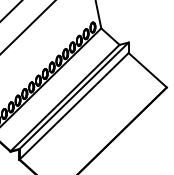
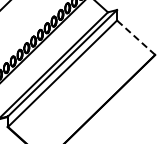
line: (147, 70) -> (135, 37), solid -> dashed

